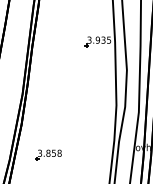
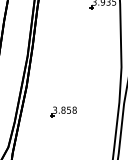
part: (48, 154) -> (63, 111), moved

